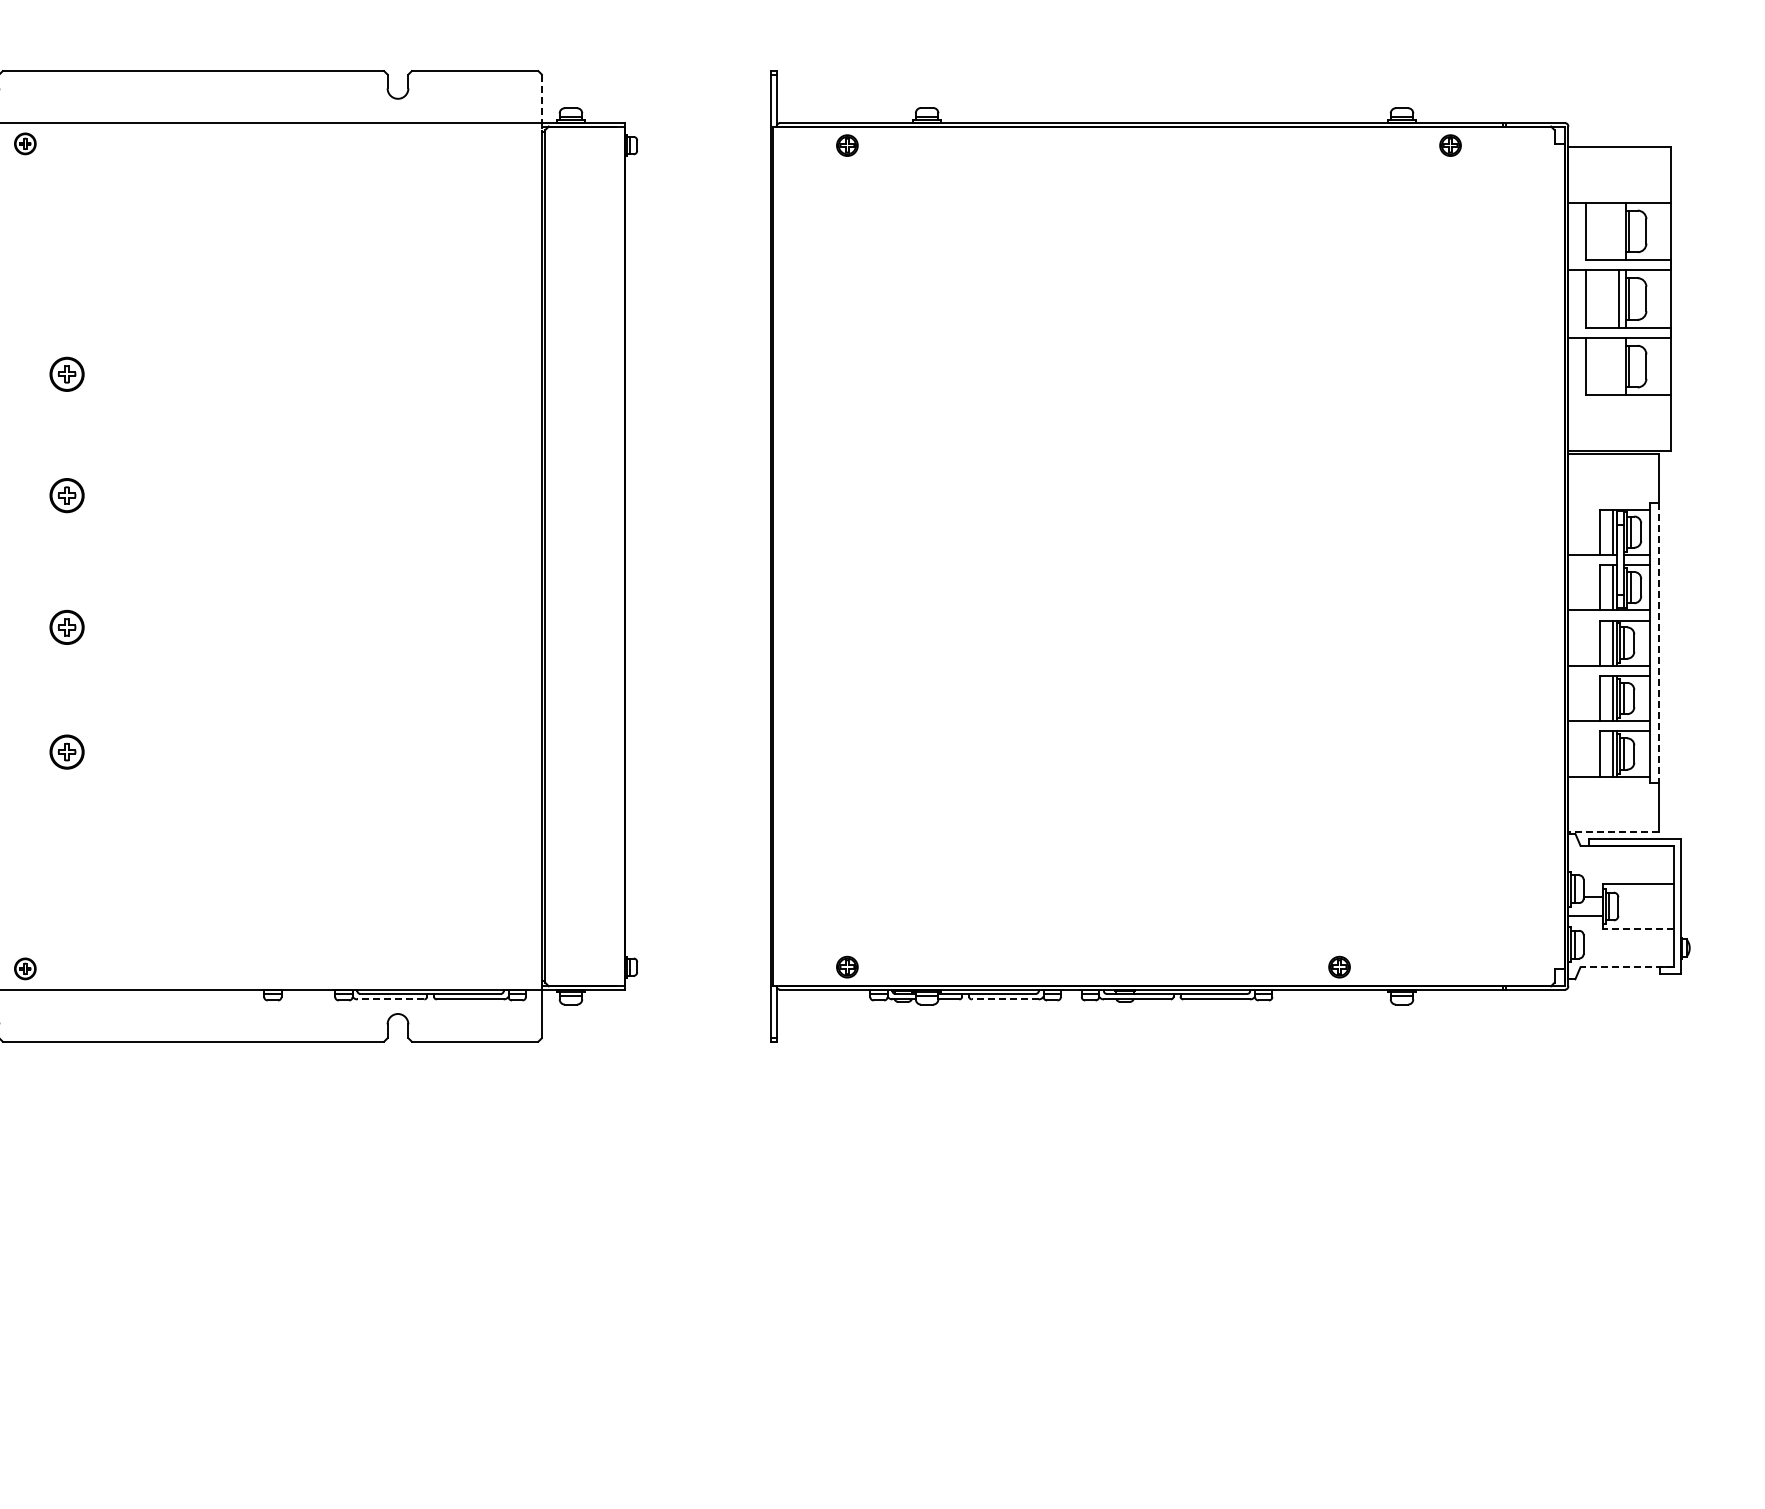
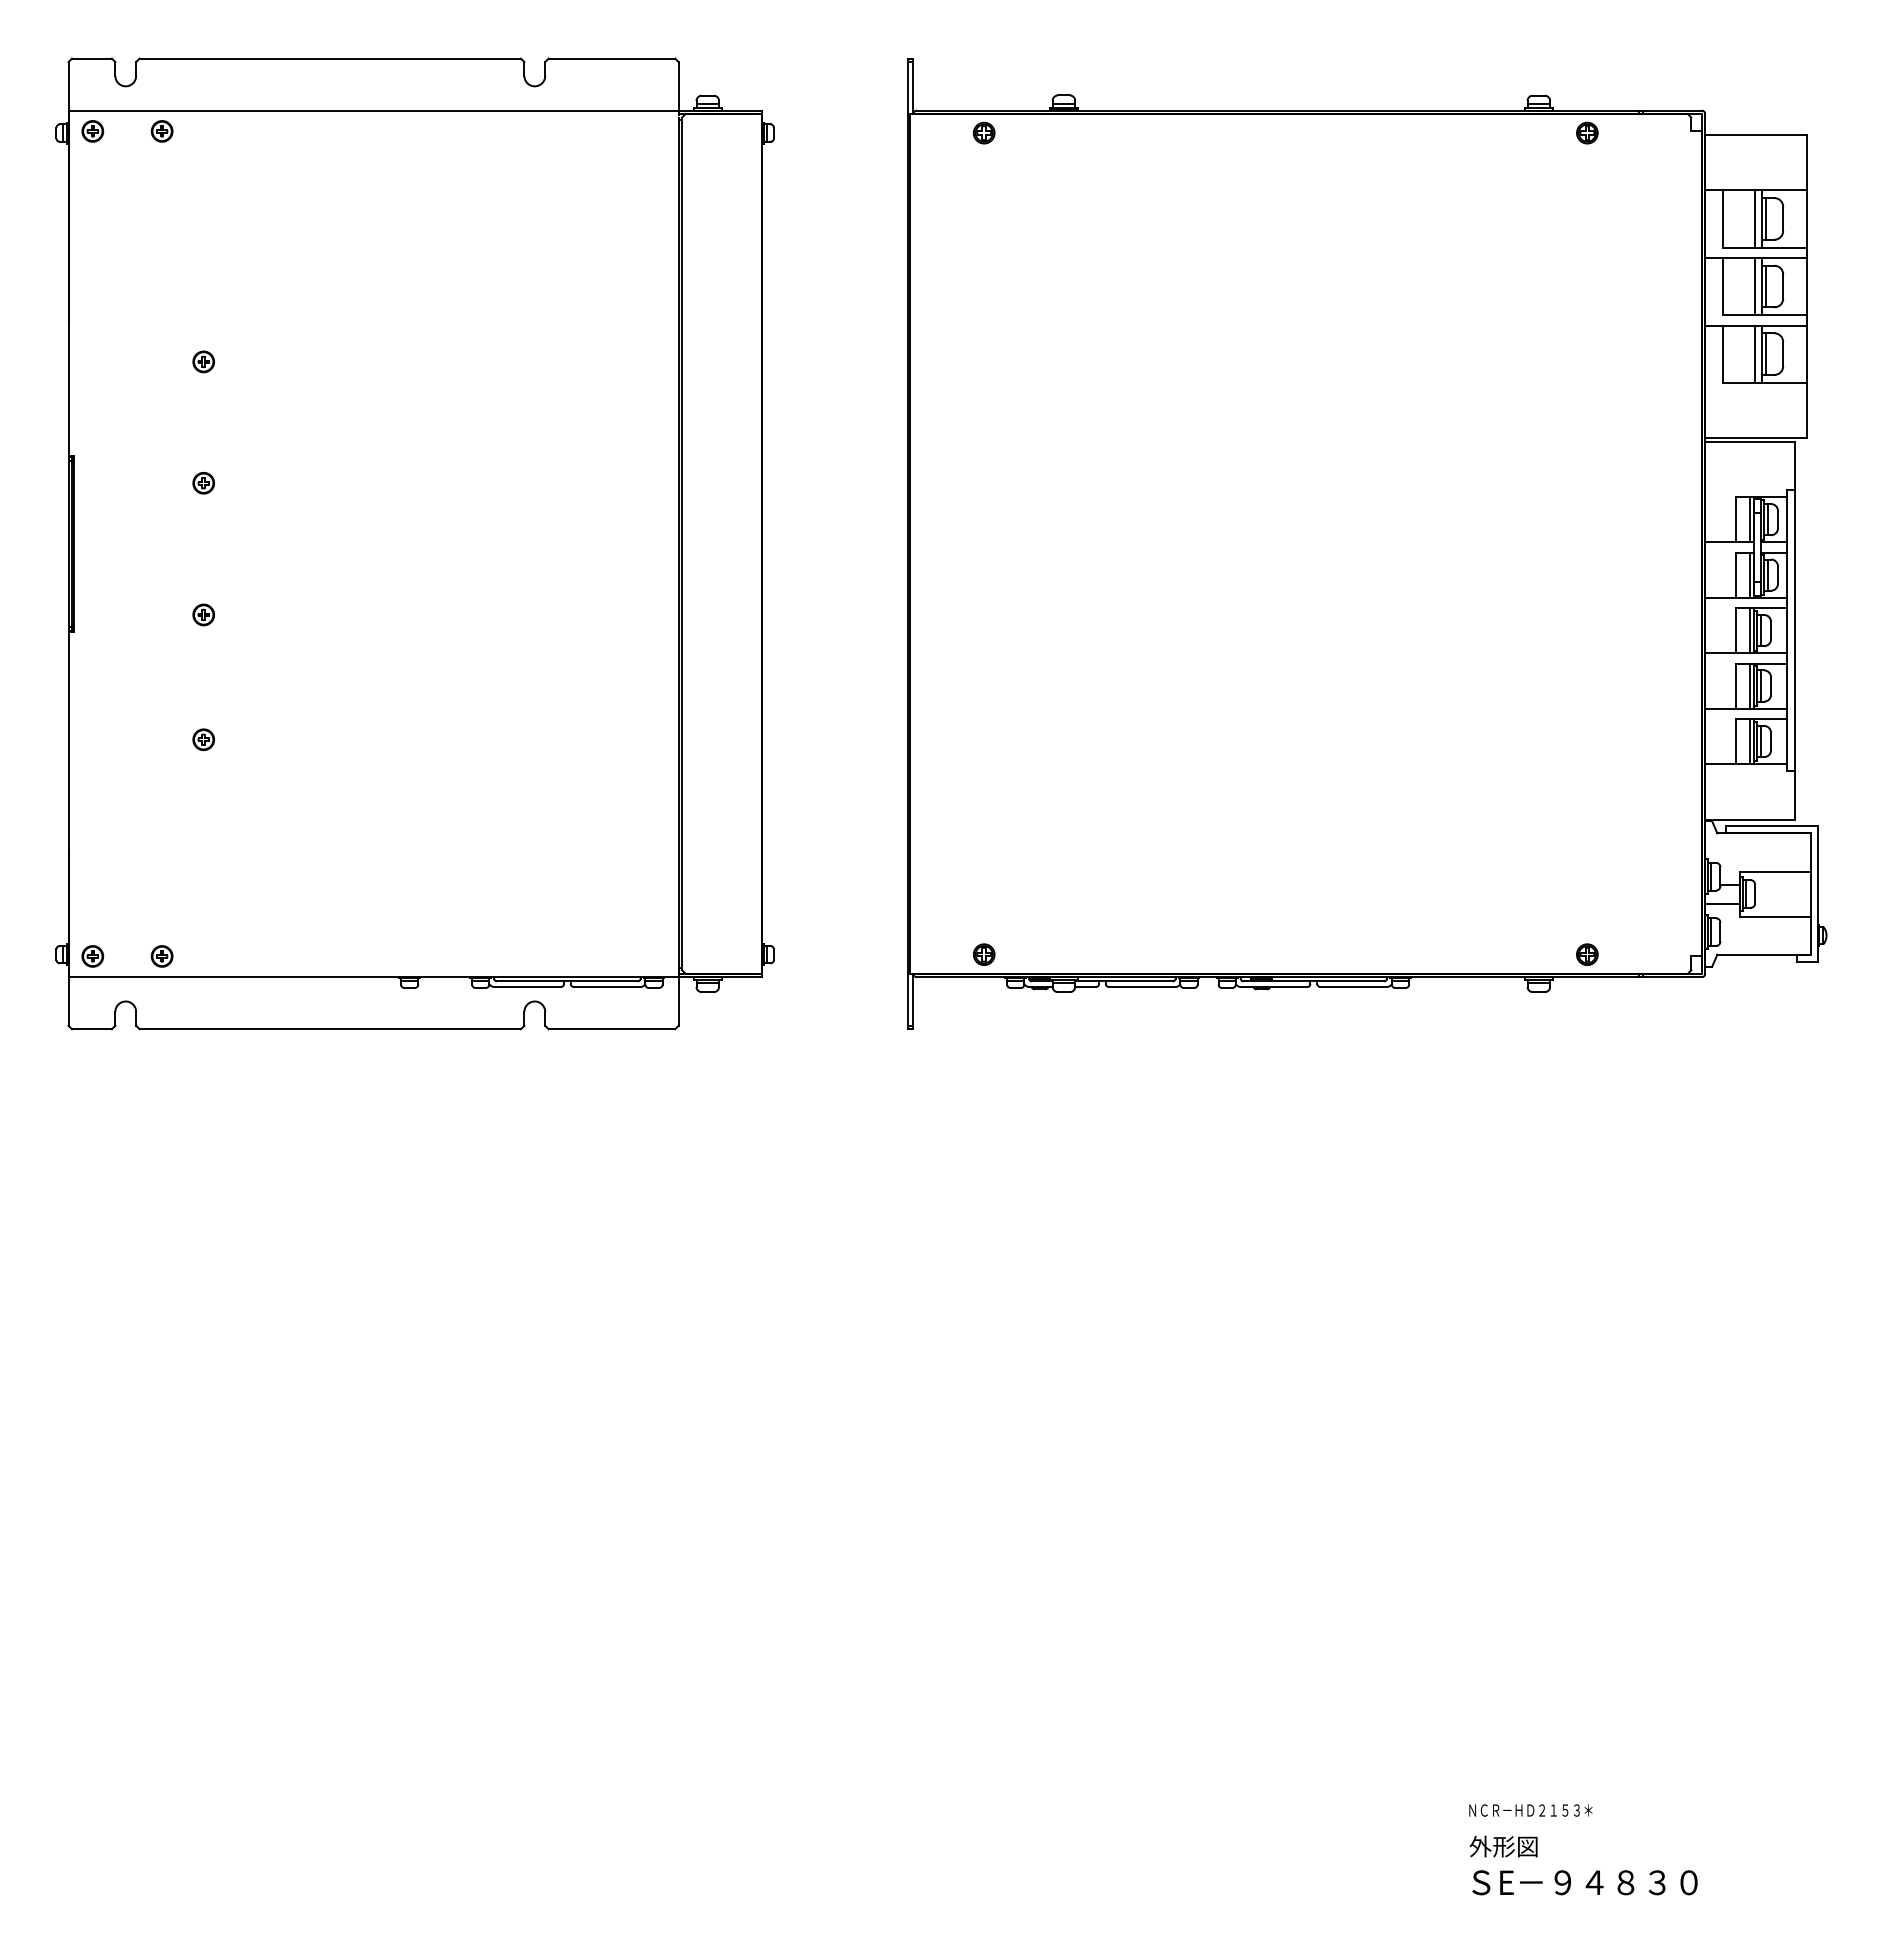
line: (541, 100) -> (678, 88), dashed -> solid
line: (1618, 230) -> (1755, 218), added
line: (1618, 365) -> (1755, 353), added
part: (66, 373) -> (203, 361), size x0.62
part: (66, 495) -> (203, 483), size x0.62
part: (66, 626) -> (203, 614), size x0.62
line: (1658, 643) -> (1795, 631), dashed -> solid
part: (66, 751) -> (203, 739), size x0.62
line: (1612, 831) -> (1749, 819), dashed -> solid
line: (1638, 928) -> (1775, 916), dashed -> solid
part: (1339, 966) -> (1587, 954), moved
line: (1627, 966) -> (1764, 954), dashed -> solid
line: (390, 998) -> (527, 986), dashed -> solid
line: (1004, 998) -> (1141, 986), dashed -> solid

